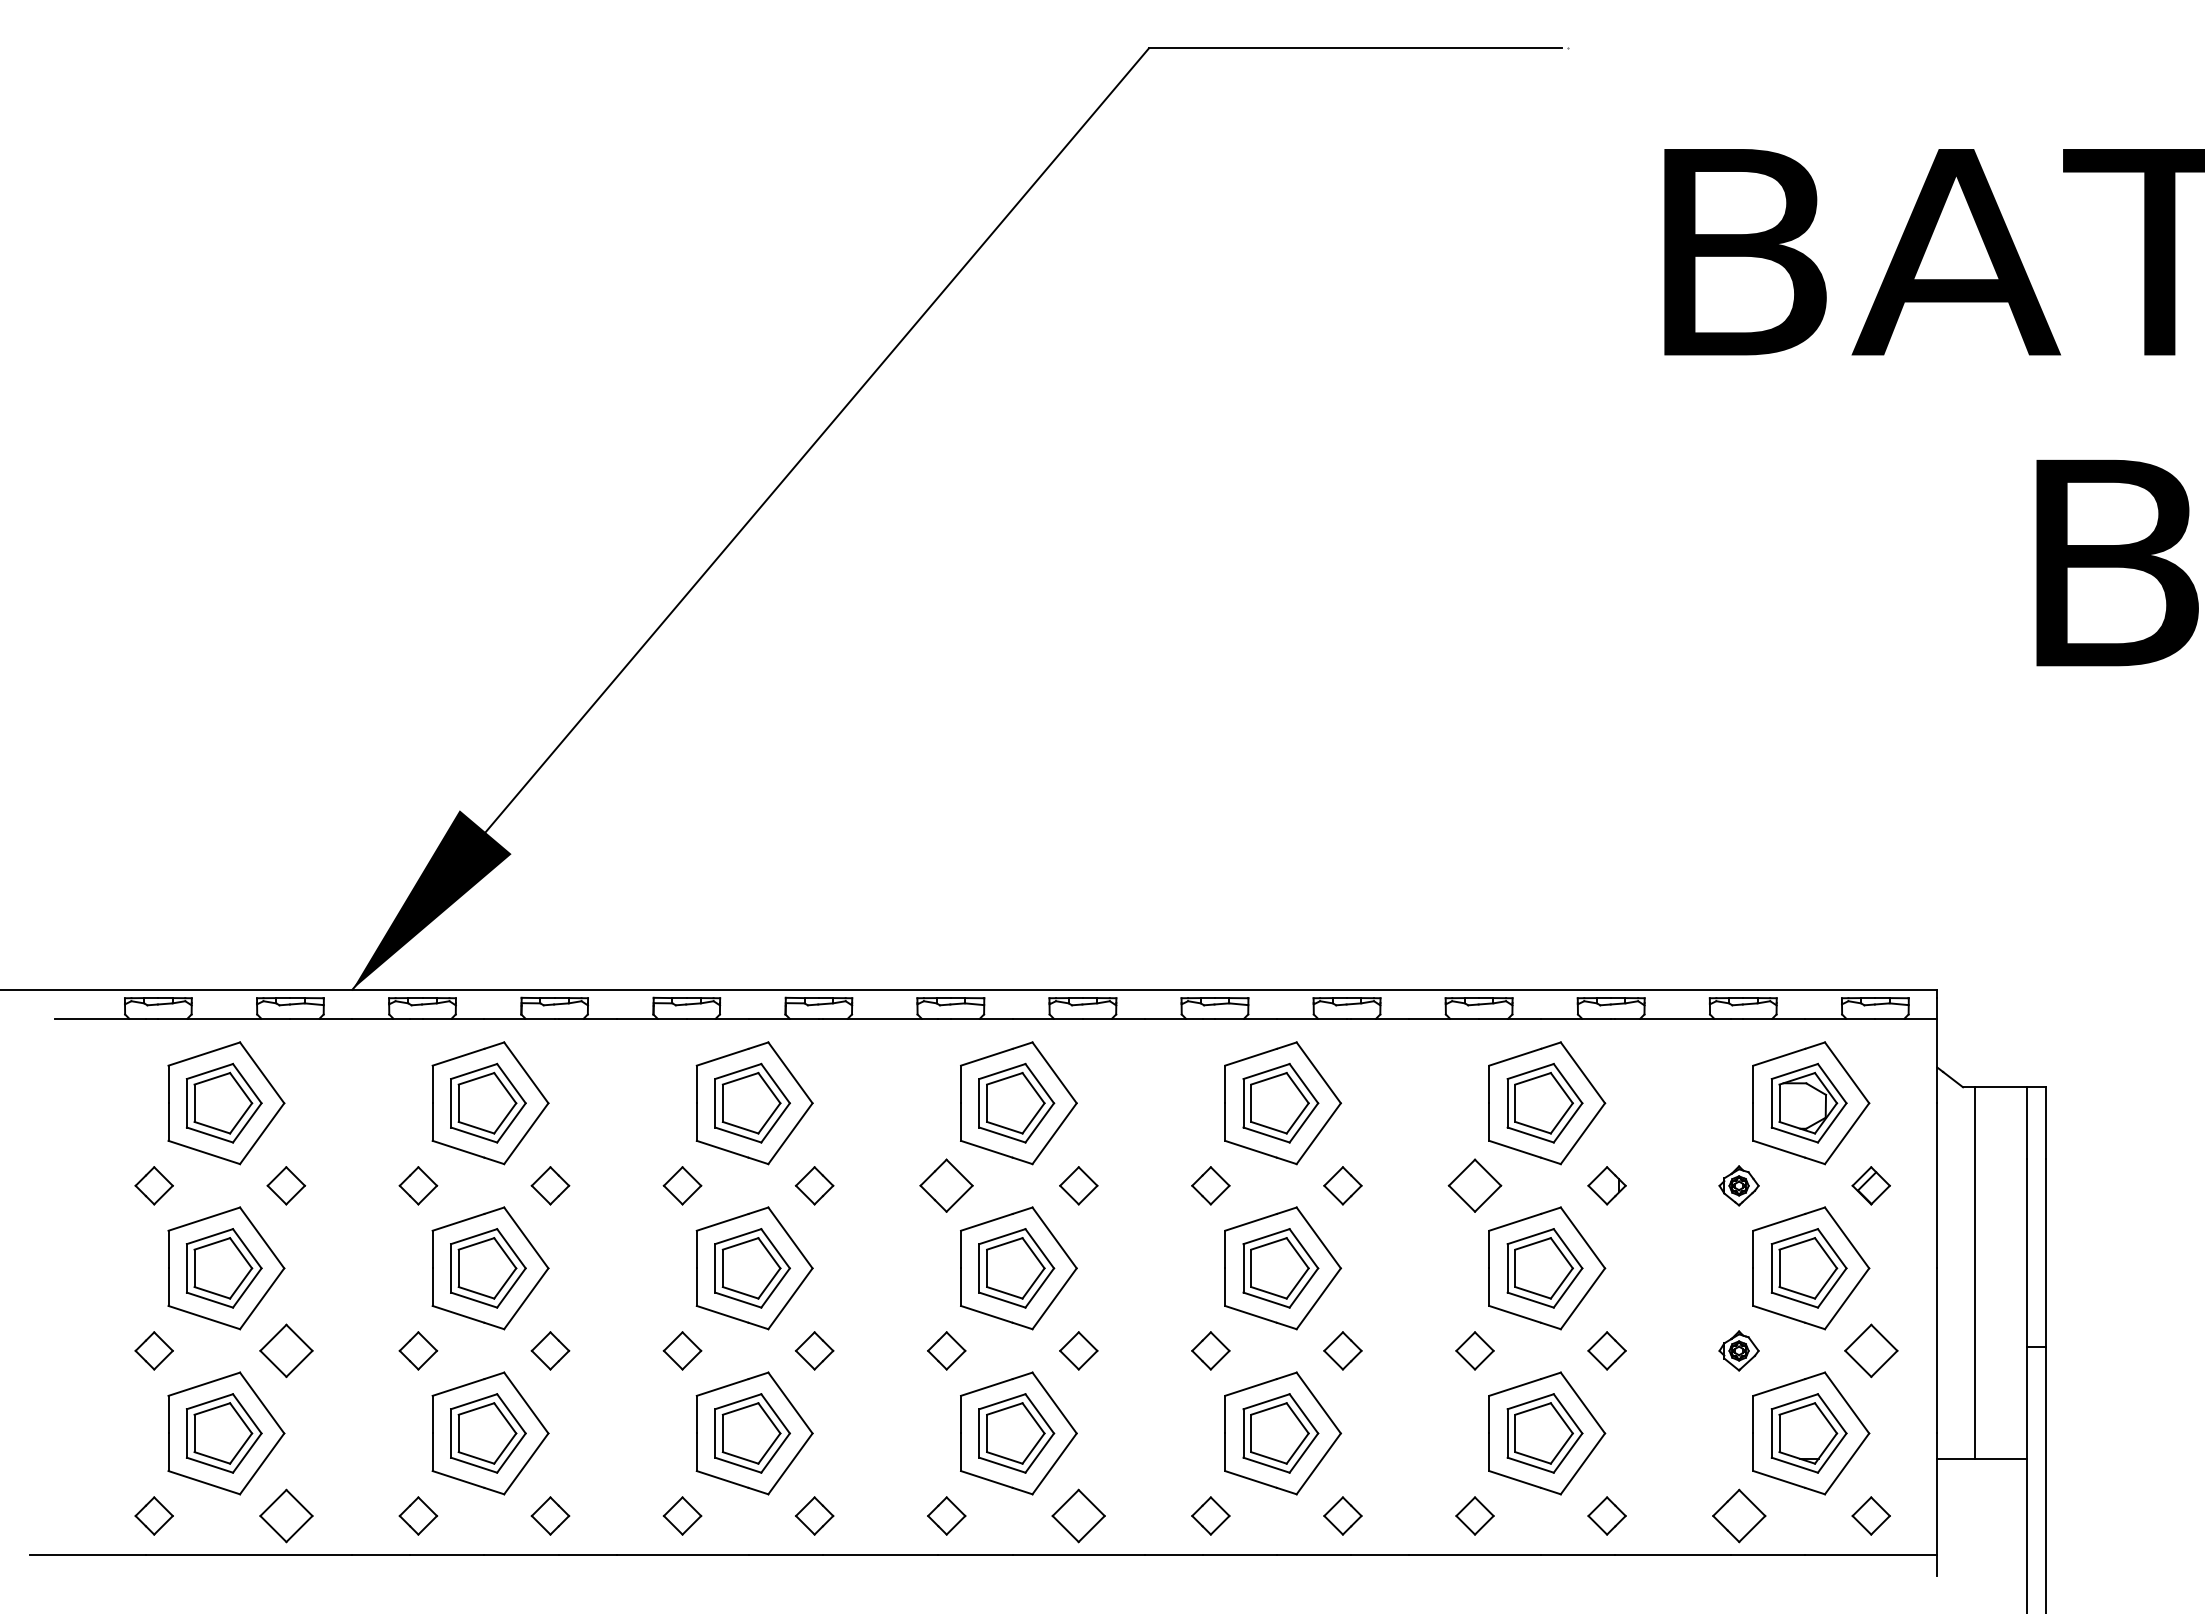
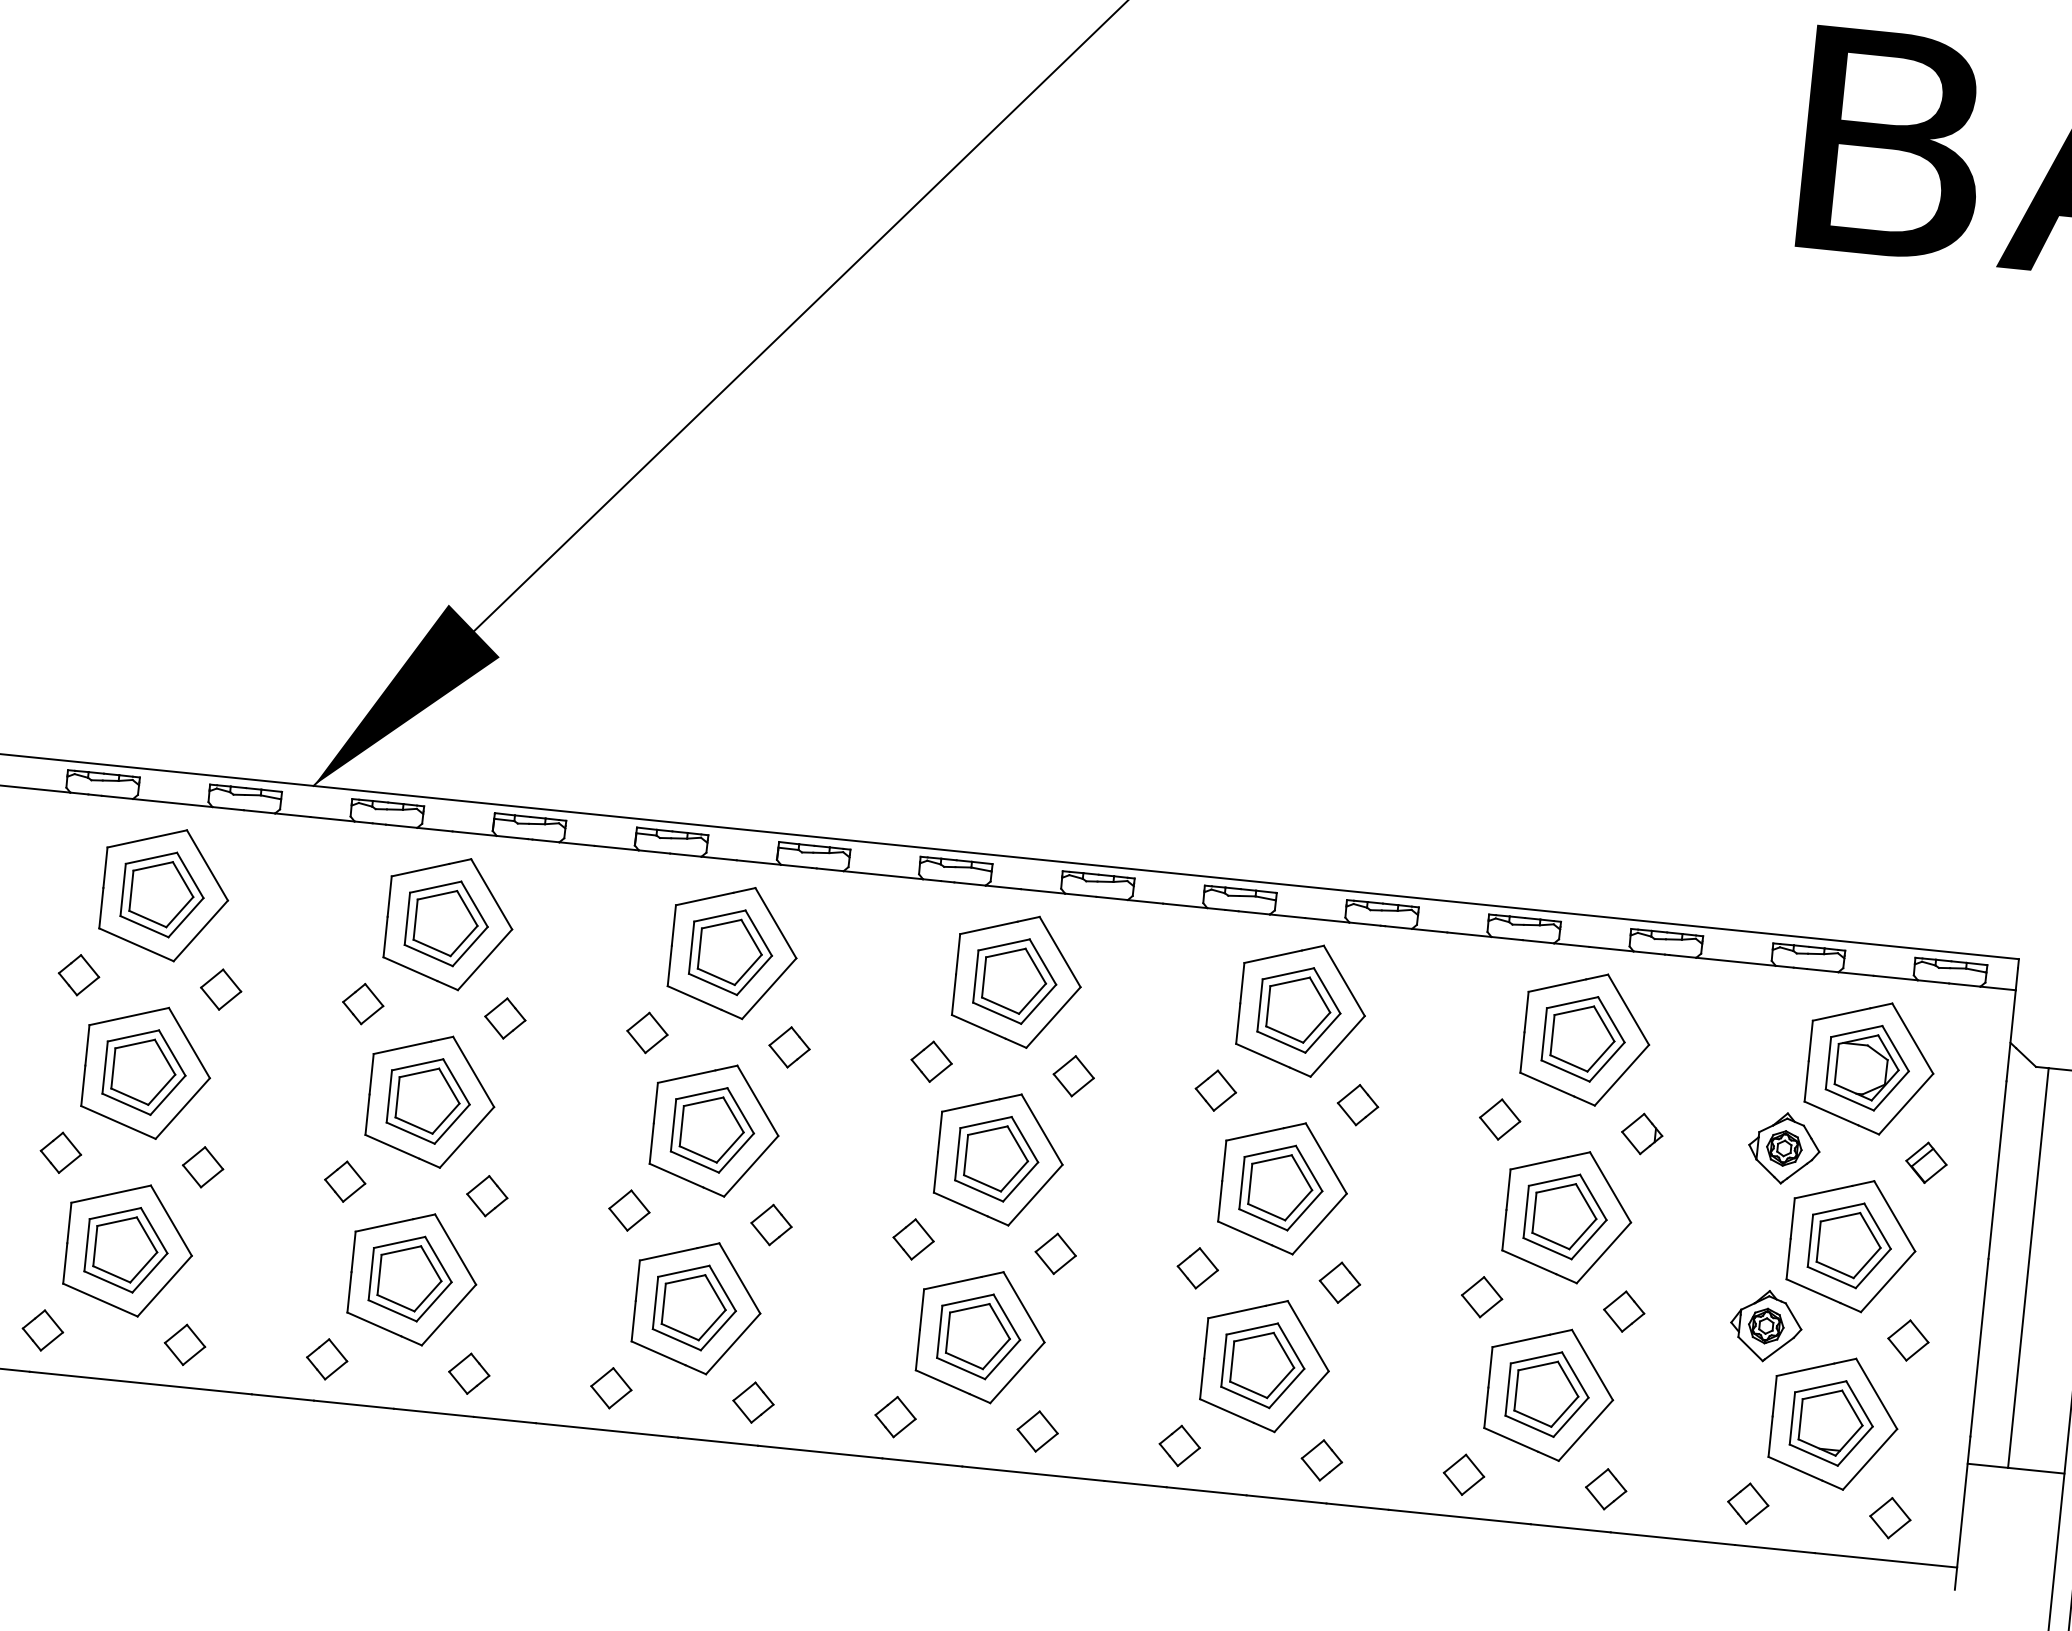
part: (946, 1185) -> (931, 1061), size x0.71
part: (1474, 1185) -> (1499, 1119), size x0.71
part: (1738, 1185) -> (1783, 1148), size x1.67
part: (285, 1350) -> (202, 1166), size x0.71
part: (1738, 1350) -> (1765, 1325), size x1.67
part: (1870, 1350) -> (1907, 1339), size x0.71
part: (285, 1515) -> (184, 1344), size x0.71
part: (1078, 1515) -> (1037, 1430), size x0.71
part: (1738, 1515) -> (1747, 1503), size x0.71

